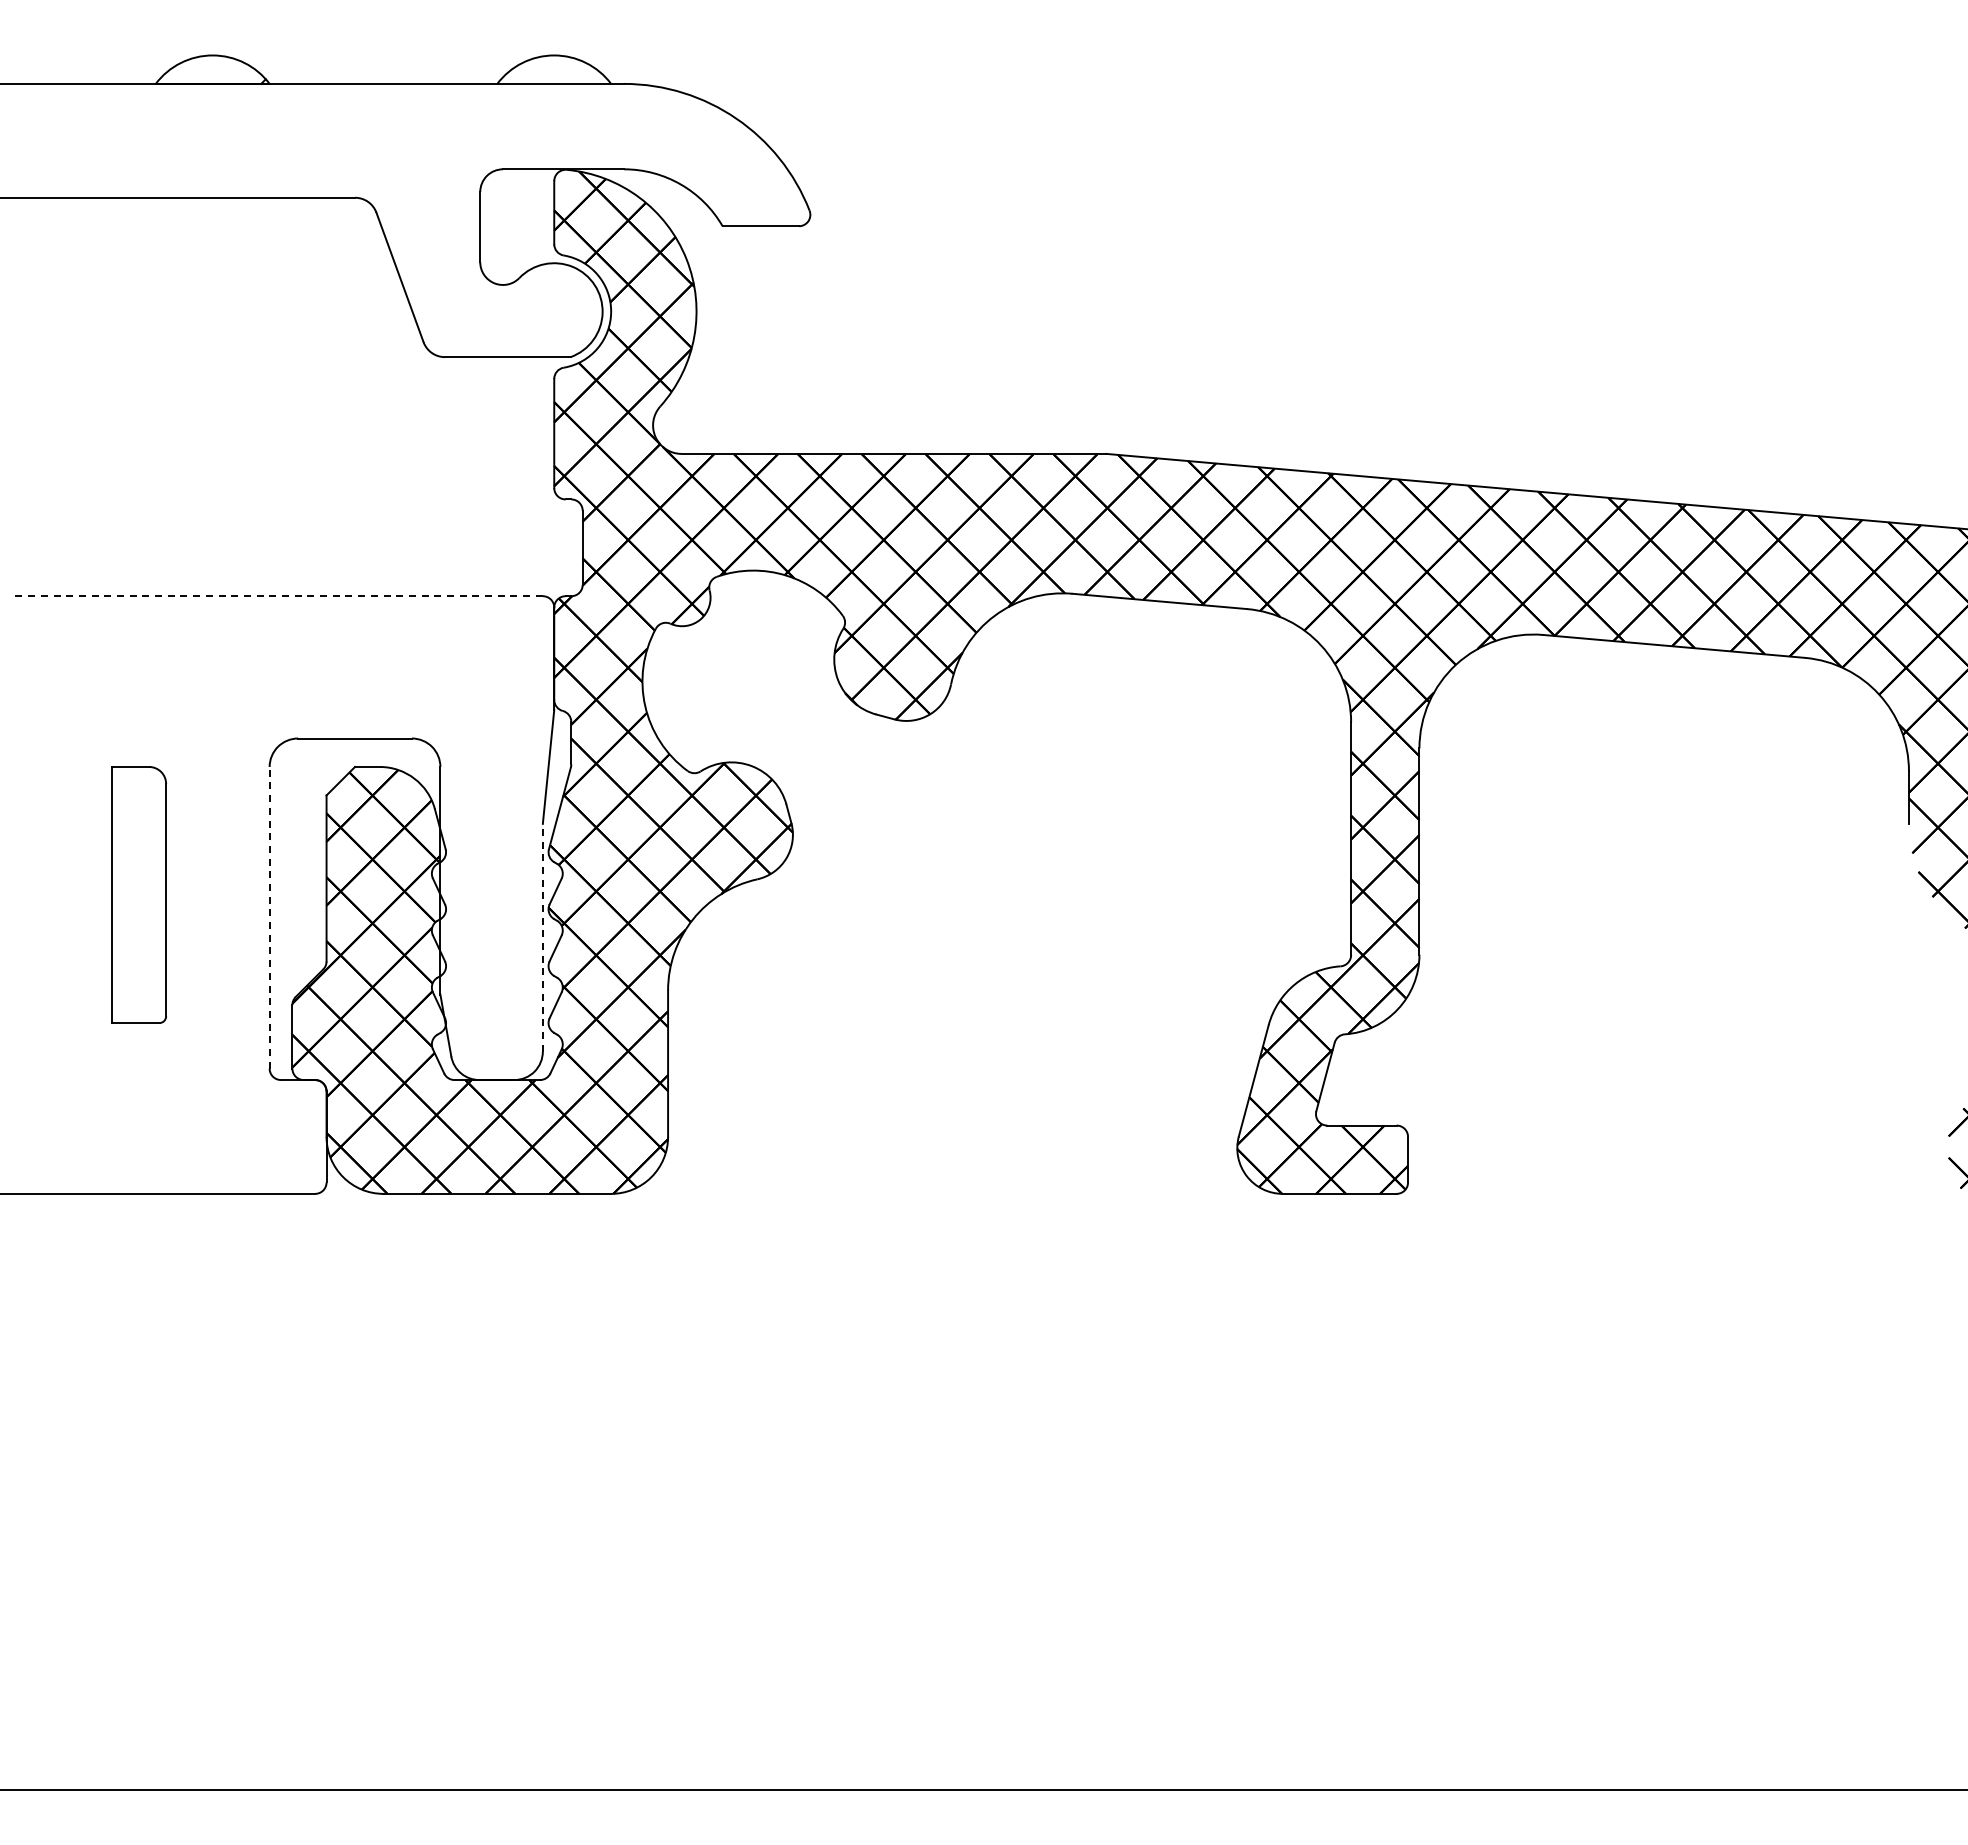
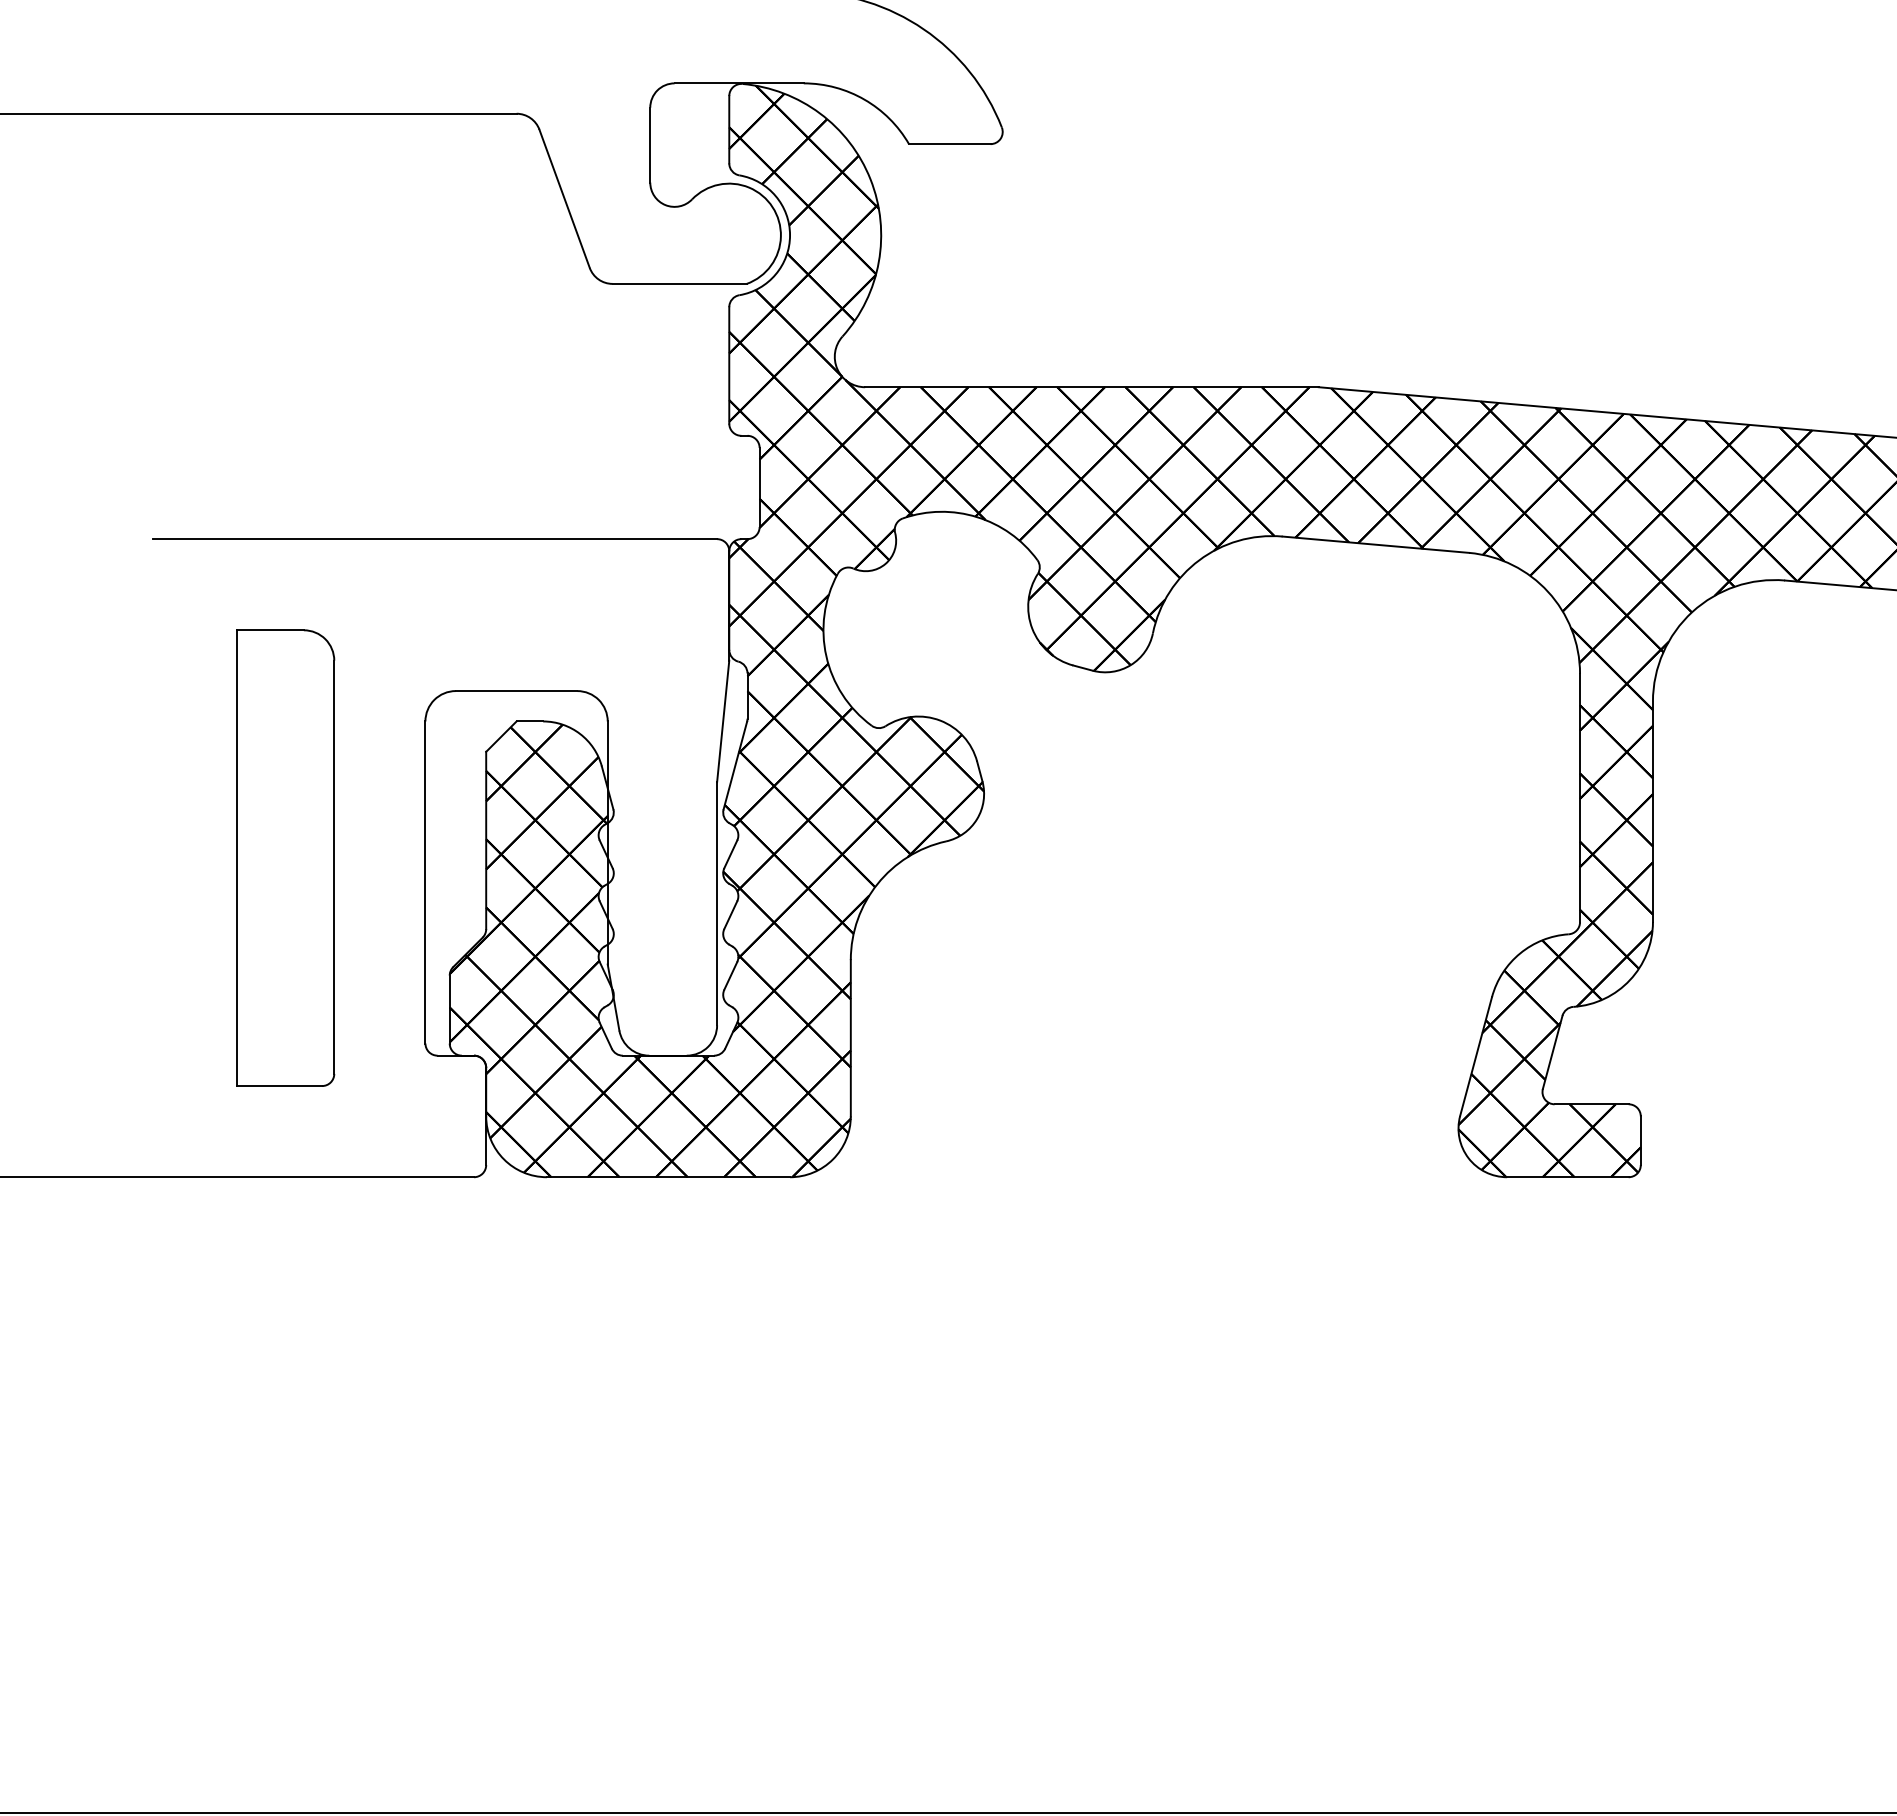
line: (278, 596) -> (434, 539), dashed -> solid
part: (138, 894) -> (285, 857), size x1.67
line: (269, 917) -> (425, 882), dashed -> solid
line: (542, 937) -> (716, 903), dashed -> solid

